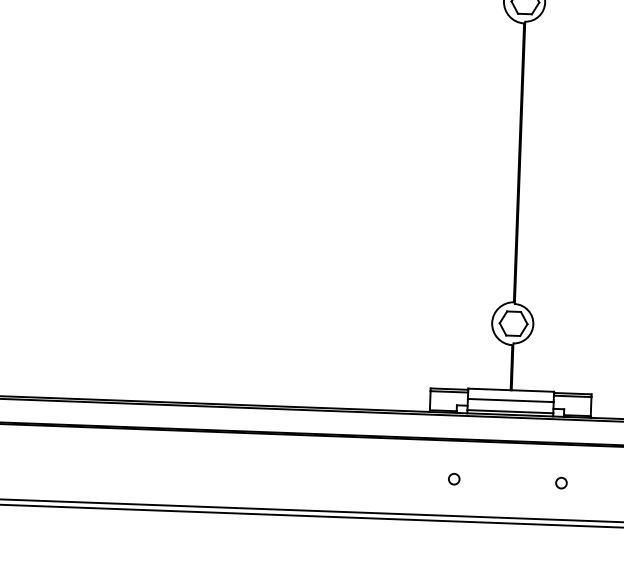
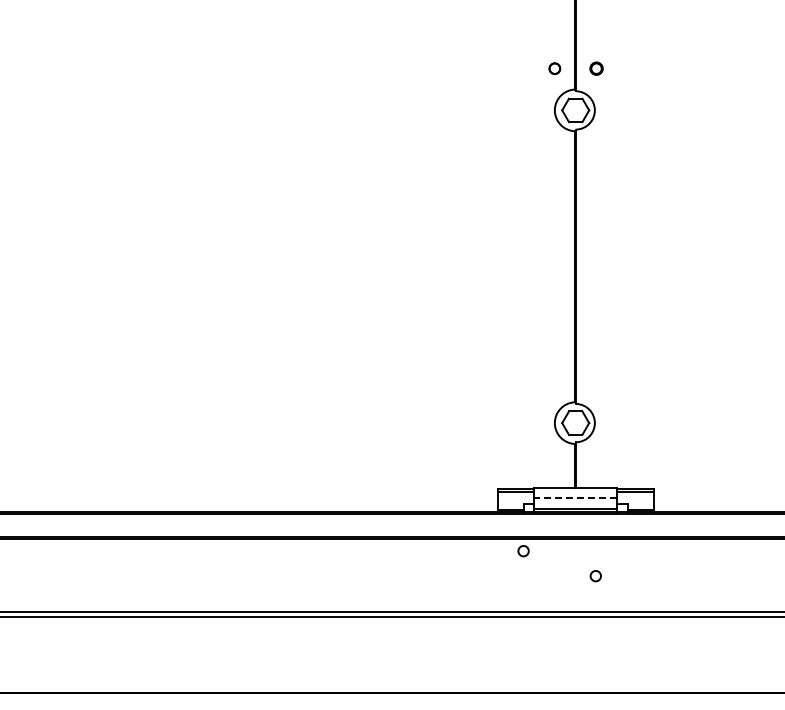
line: (510, 400) -> (575, 497), solid -> dashed
circle: (454, 479) -> (523, 551), moved
circle: (561, 483) -> (595, 576), moved

